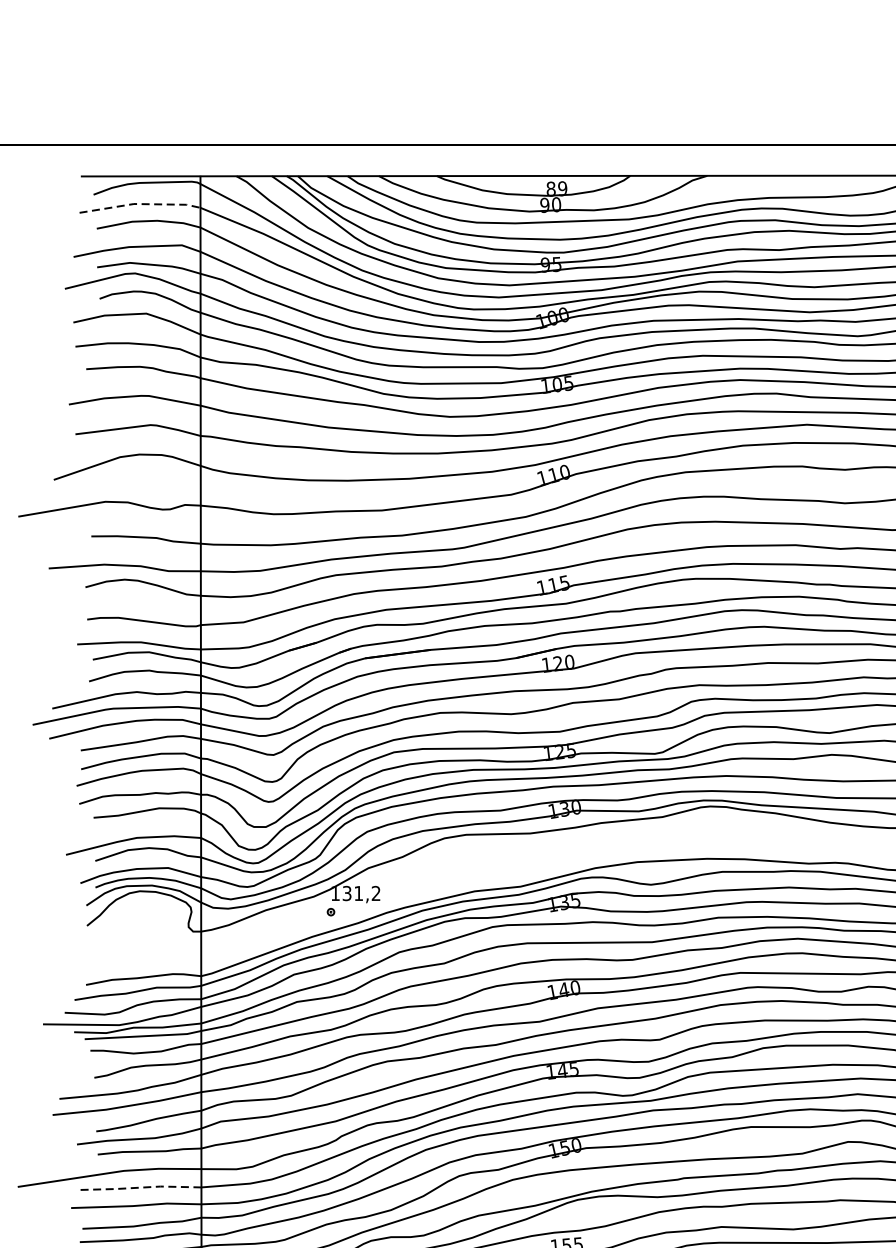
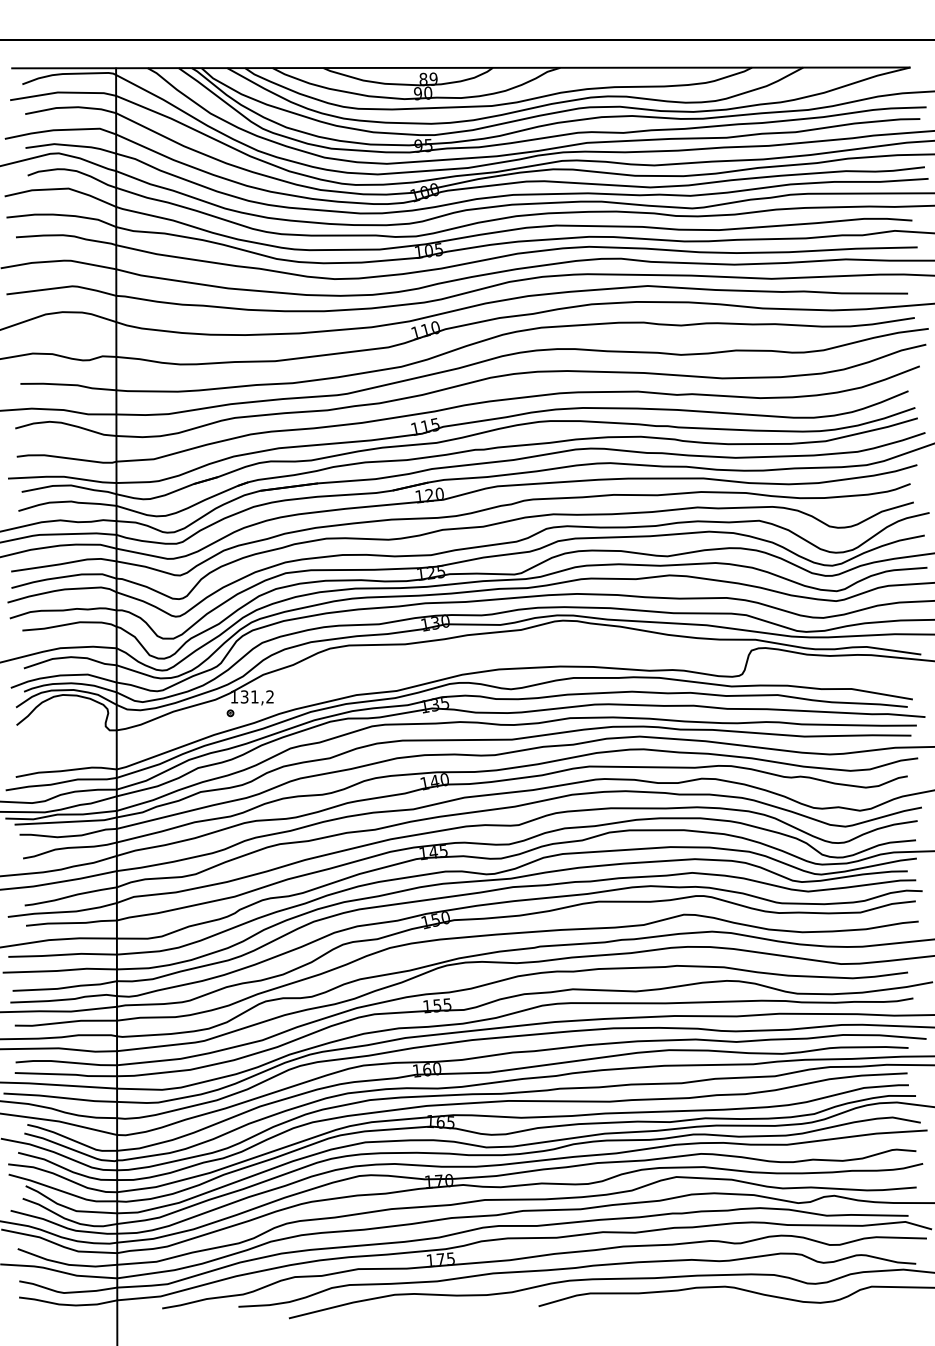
line: (140, 204) -> (63, 92), dashed -> solid
line: (139, 1187) -> (62, 954), dashed -> solid

